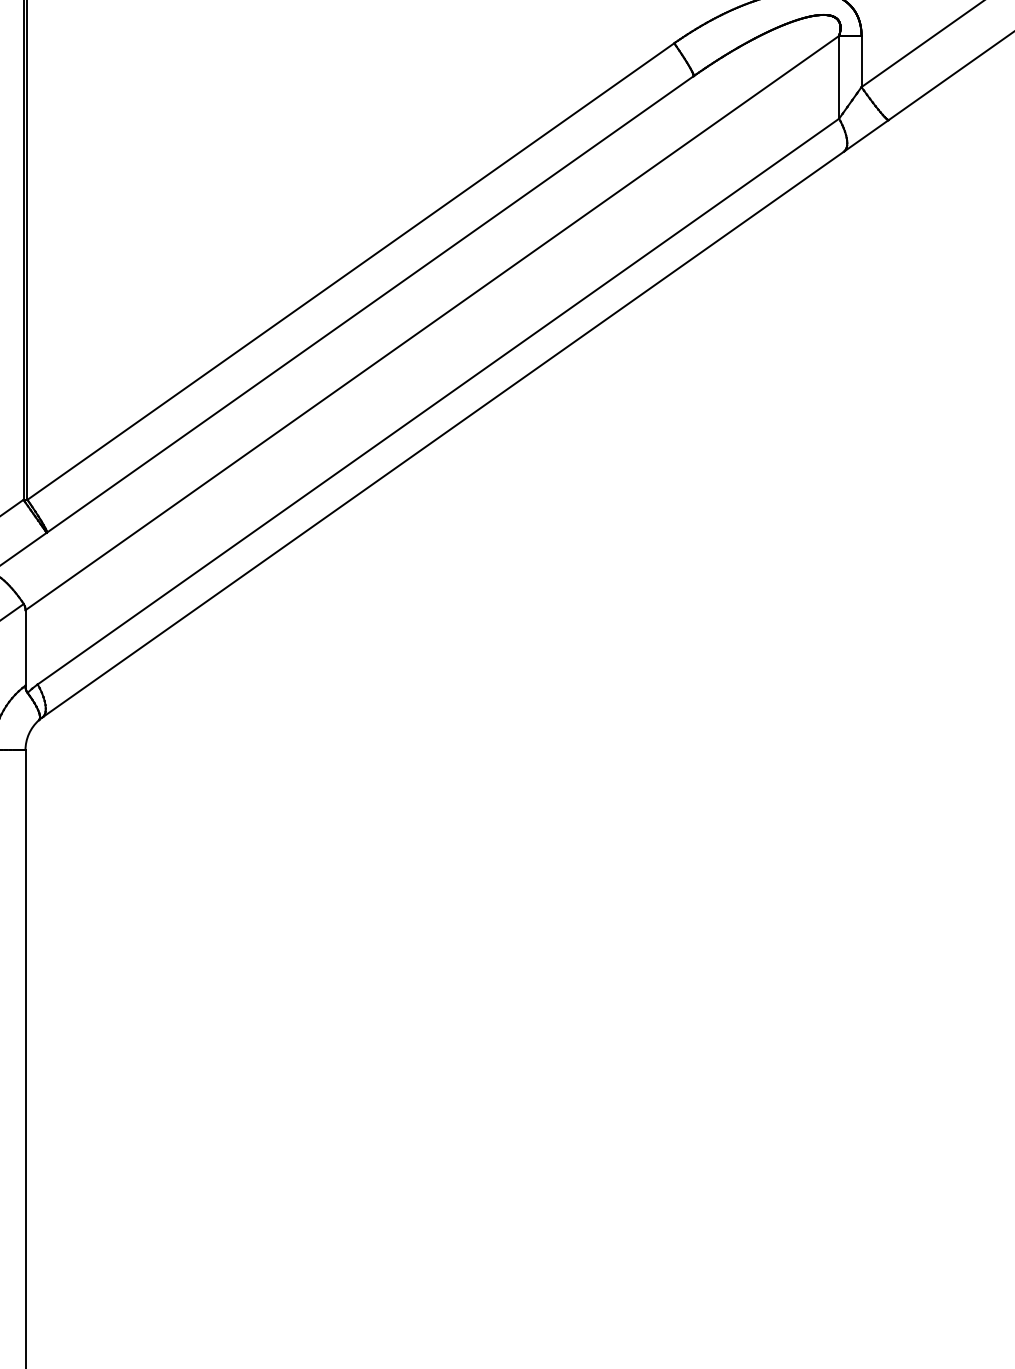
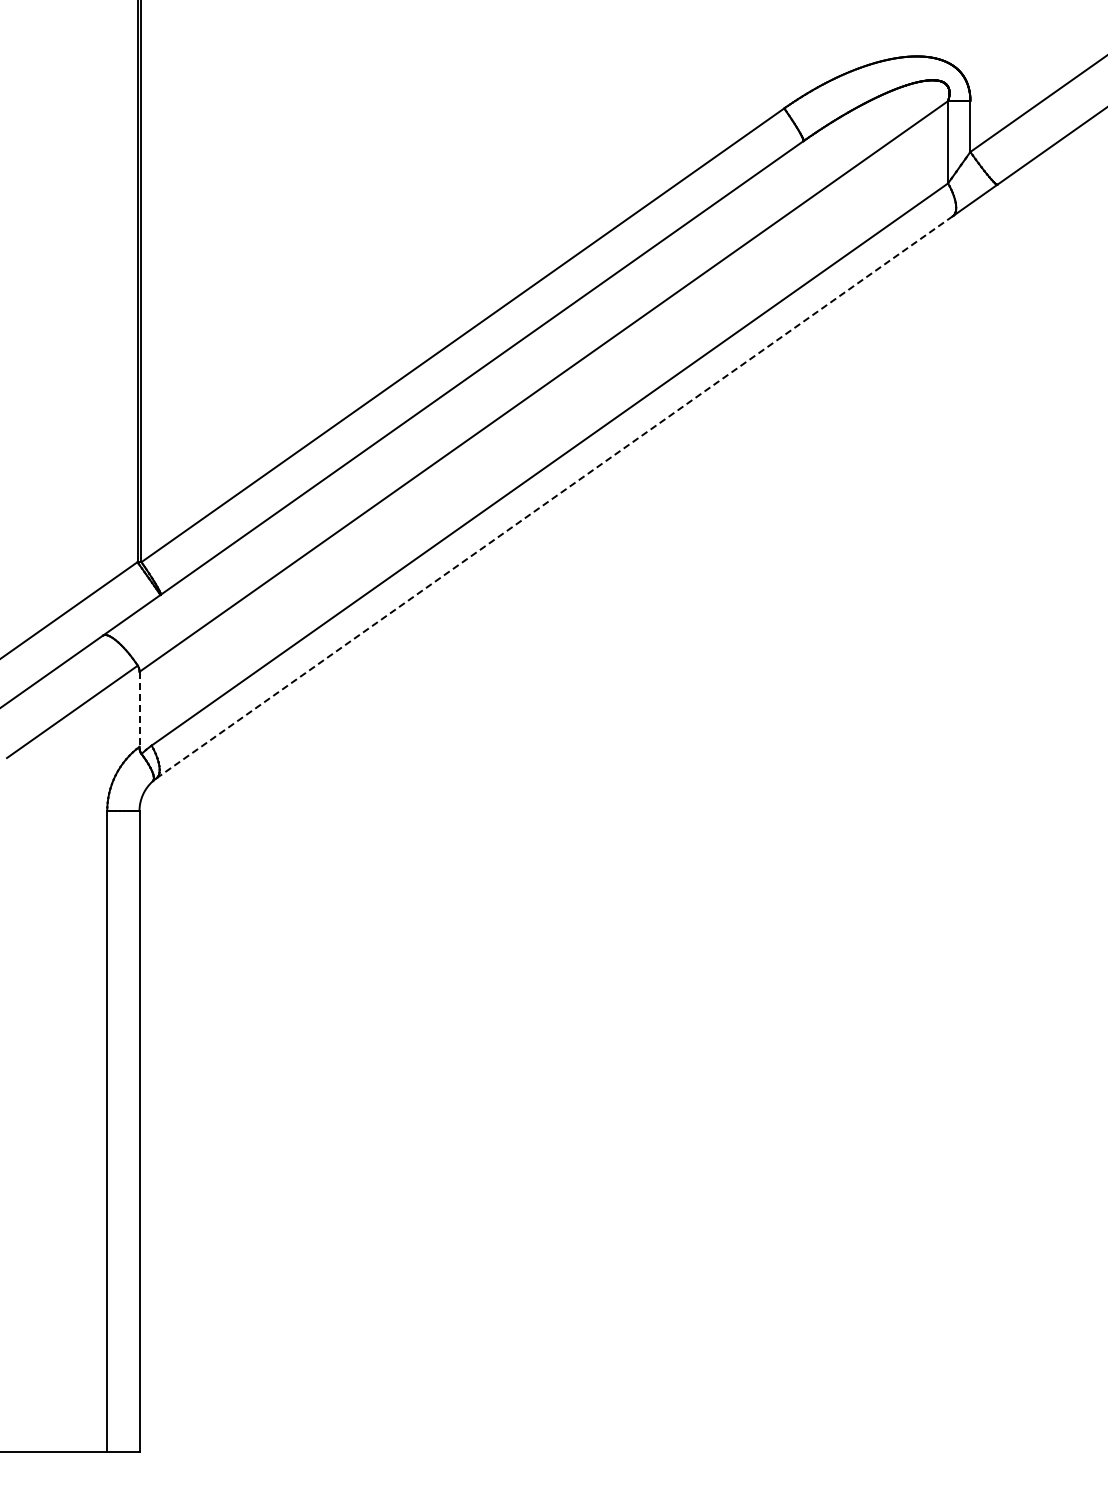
line: (443, 434) -> (554, 497), solid -> dashed
line: (25, 648) -> (139, 709), solid -> dashed

